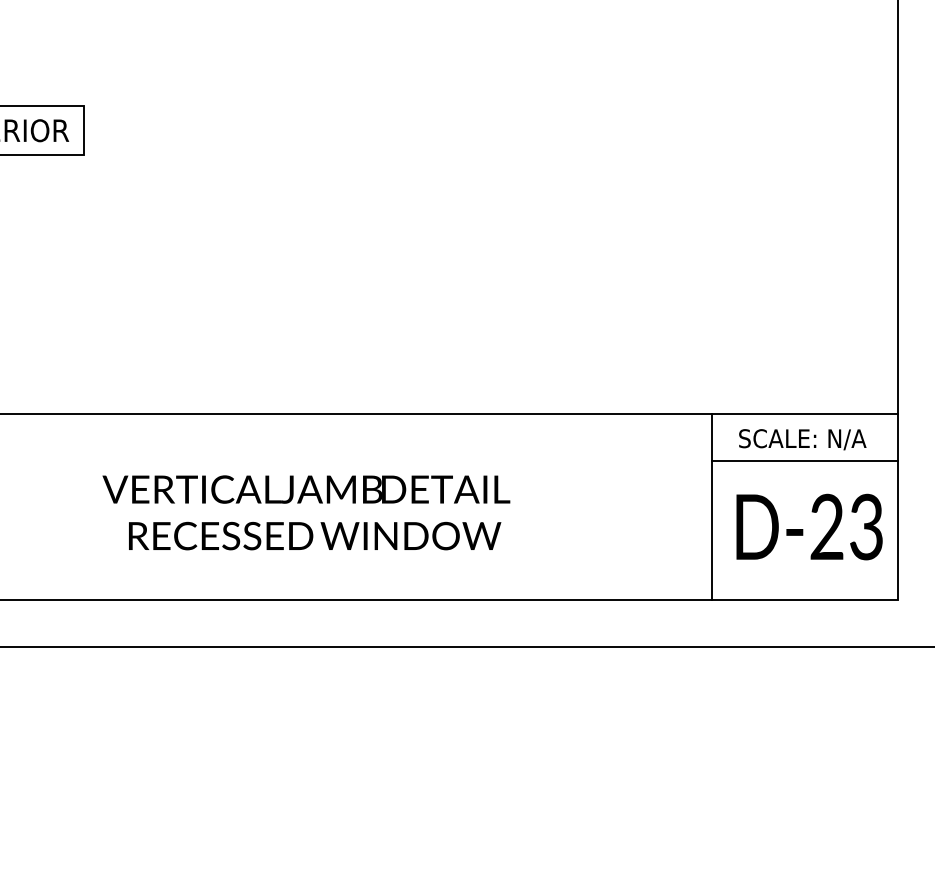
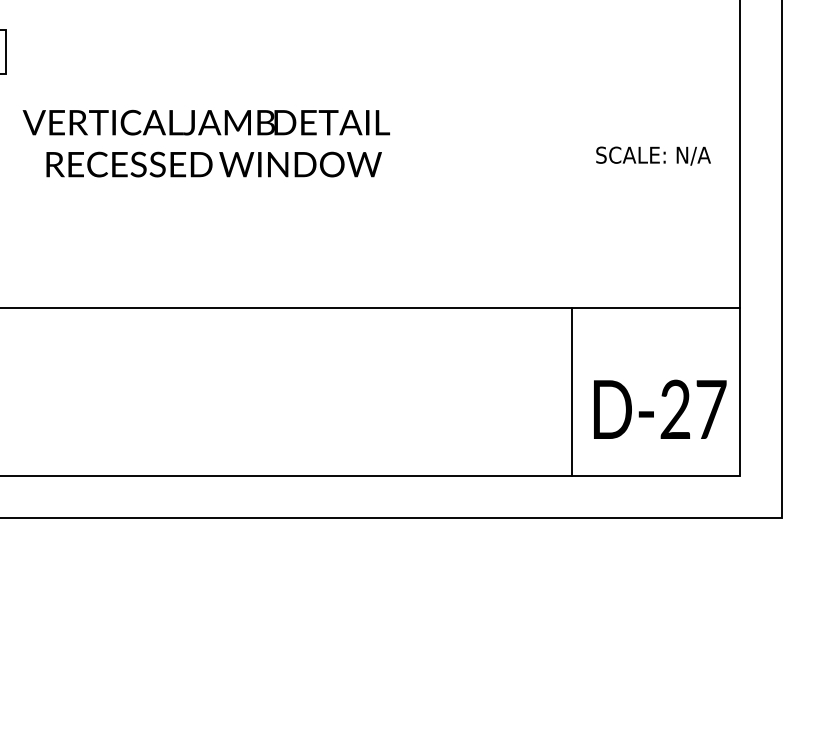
text: (802, 439) -> (653, 155), moved
line: (805, 460) -> (656, 349), removed
text: (306, 512) -> (206, 143), moved
text: (866, 526) -> (711, 409), D-23 -> D-27

